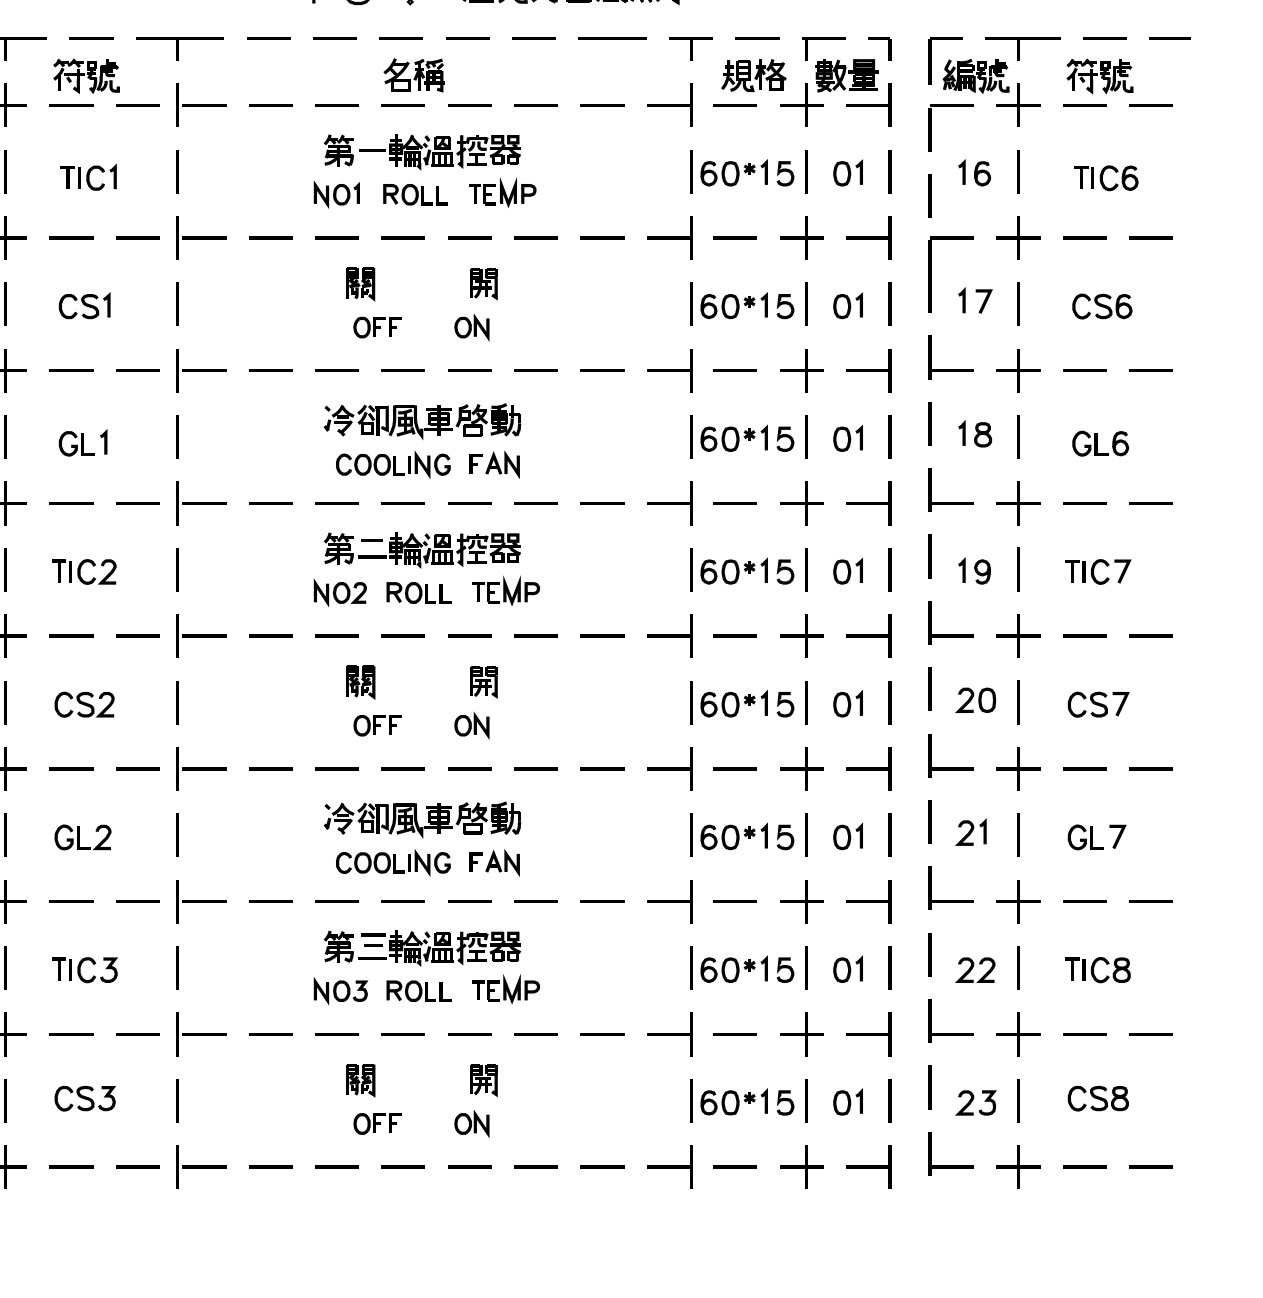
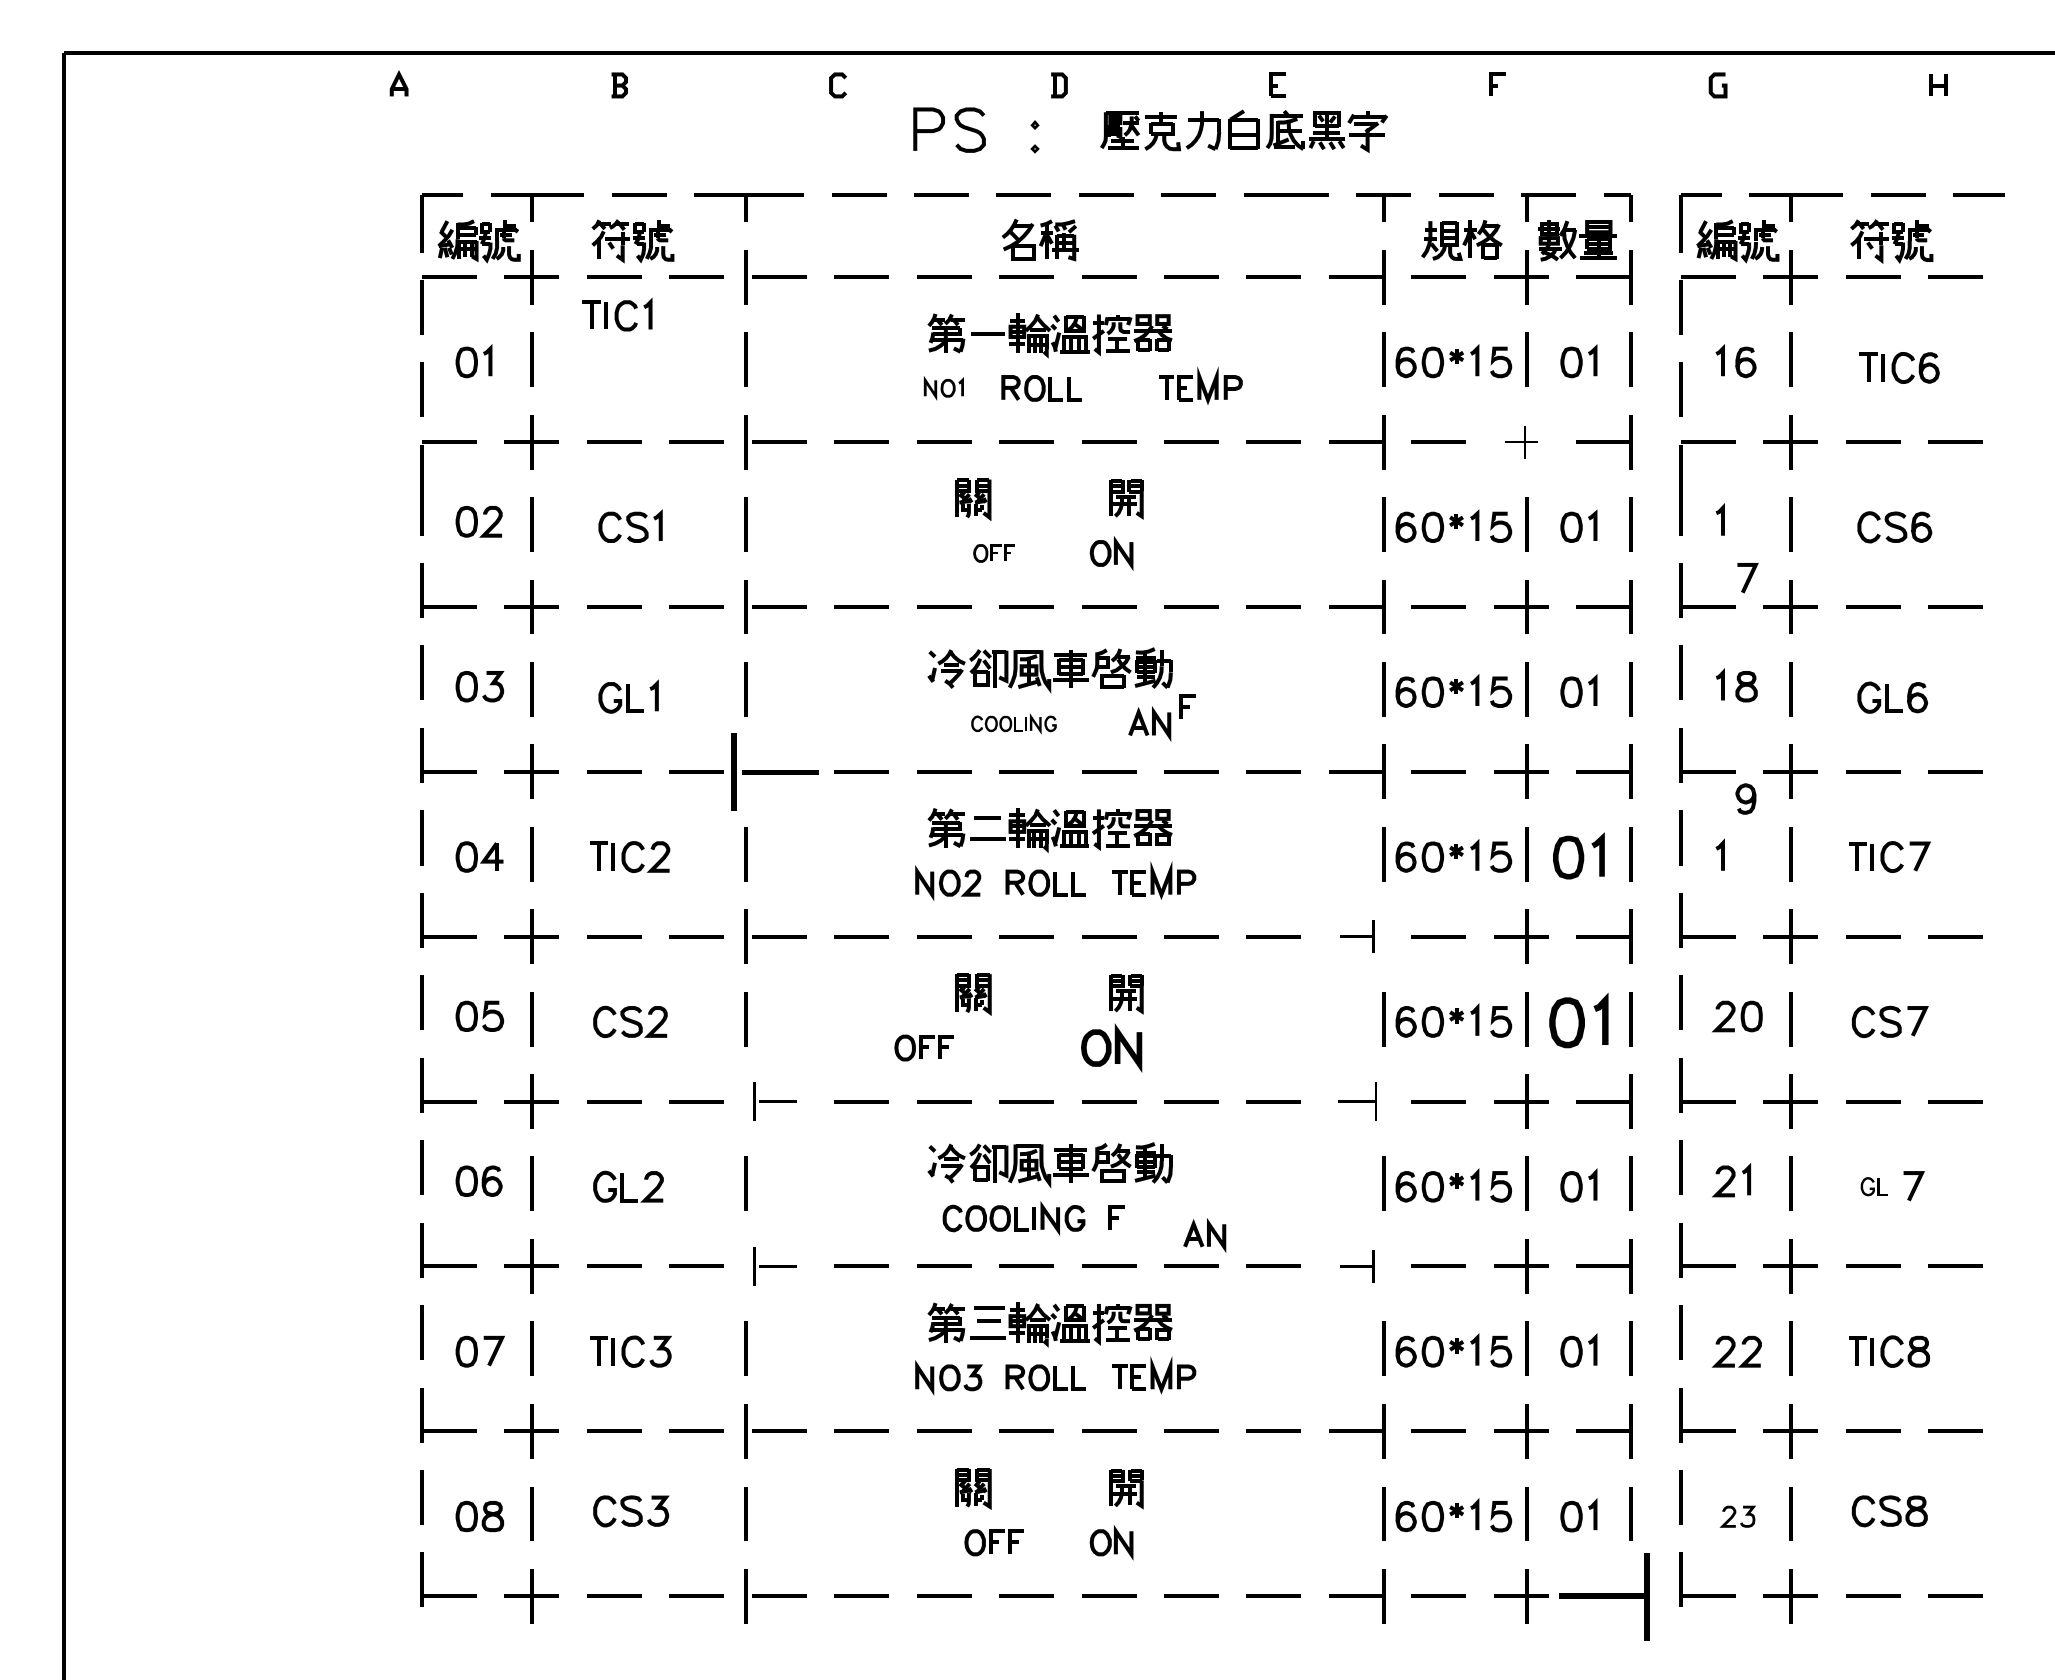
part: (88, 177) -> (617, 314), moved
part: (502, 192) -> (1200, 385), moved
part: (336, 193) -> (943, 387), size x0.7
part: (801, 238) -> (1521, 442), size x0.6
line: (983, 301) -> (1747, 578), moved
part: (376, 327) -> (993, 553), size x0.7
part: (475, 463) -> (1187, 706), moved
part: (392, 464) -> (1013, 723), size x0.6
part: (201, 503) -> (775, 771), size x1.4
part: (847, 570) -> (1578, 855), size x1.4
curve: (982, 573) -> (1745, 800), moved
part: (669, 635) -> (1357, 936), size x0.6
part: (847, 703) -> (1578, 1020), size x1.6
part: (376, 725) -> (923, 1047), moved
part: (471, 725) -> (1111, 1047), size x1.4
part: (201, 768) -> (775, 1101), size x0.7
part: (669, 768) -> (1357, 1101), size x0.7
part: (1085, 837) -> (1873, 1186), size x0.6
part: (502, 862) -> (1204, 1235), moved
part: (201, 901) -> (775, 1266), size x0.7
part: (669, 901) -> (1357, 1266), size x0.6
part: (975, 1102) -> (1737, 1516), size x0.7
part: (868, 1167) -> (1604, 1596), size x1.6

